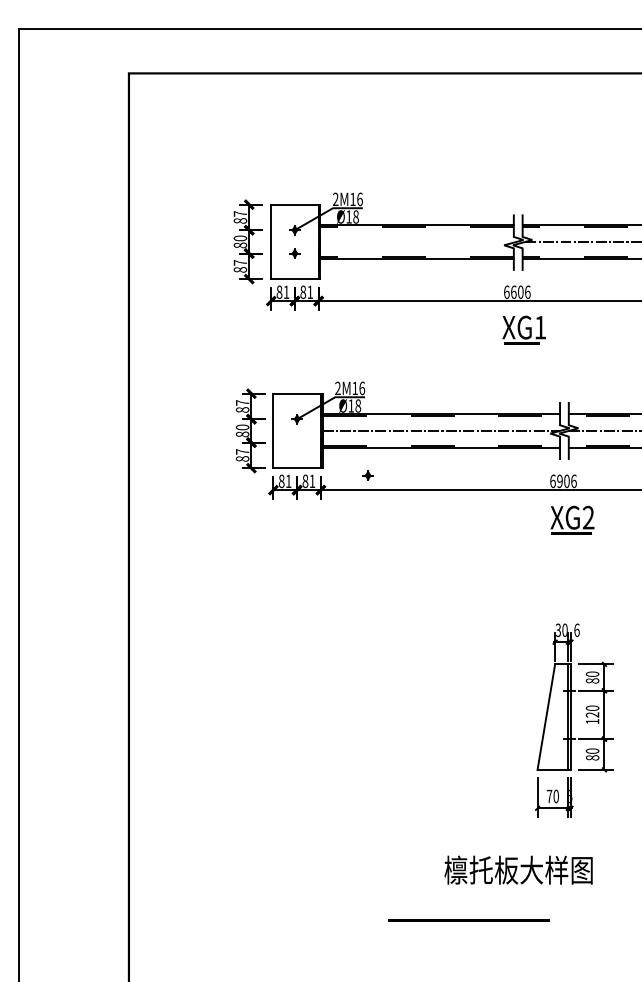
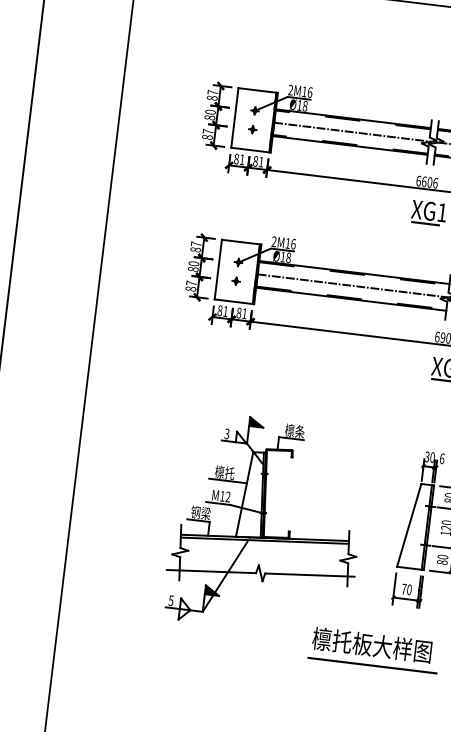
line: (418, 241) -> (352, 131), added
part: (367, 475) -> (235, 281), moved
part: (370, 737) -> (266, 524), added
line: (468, 920) -> (372, 665), moved

